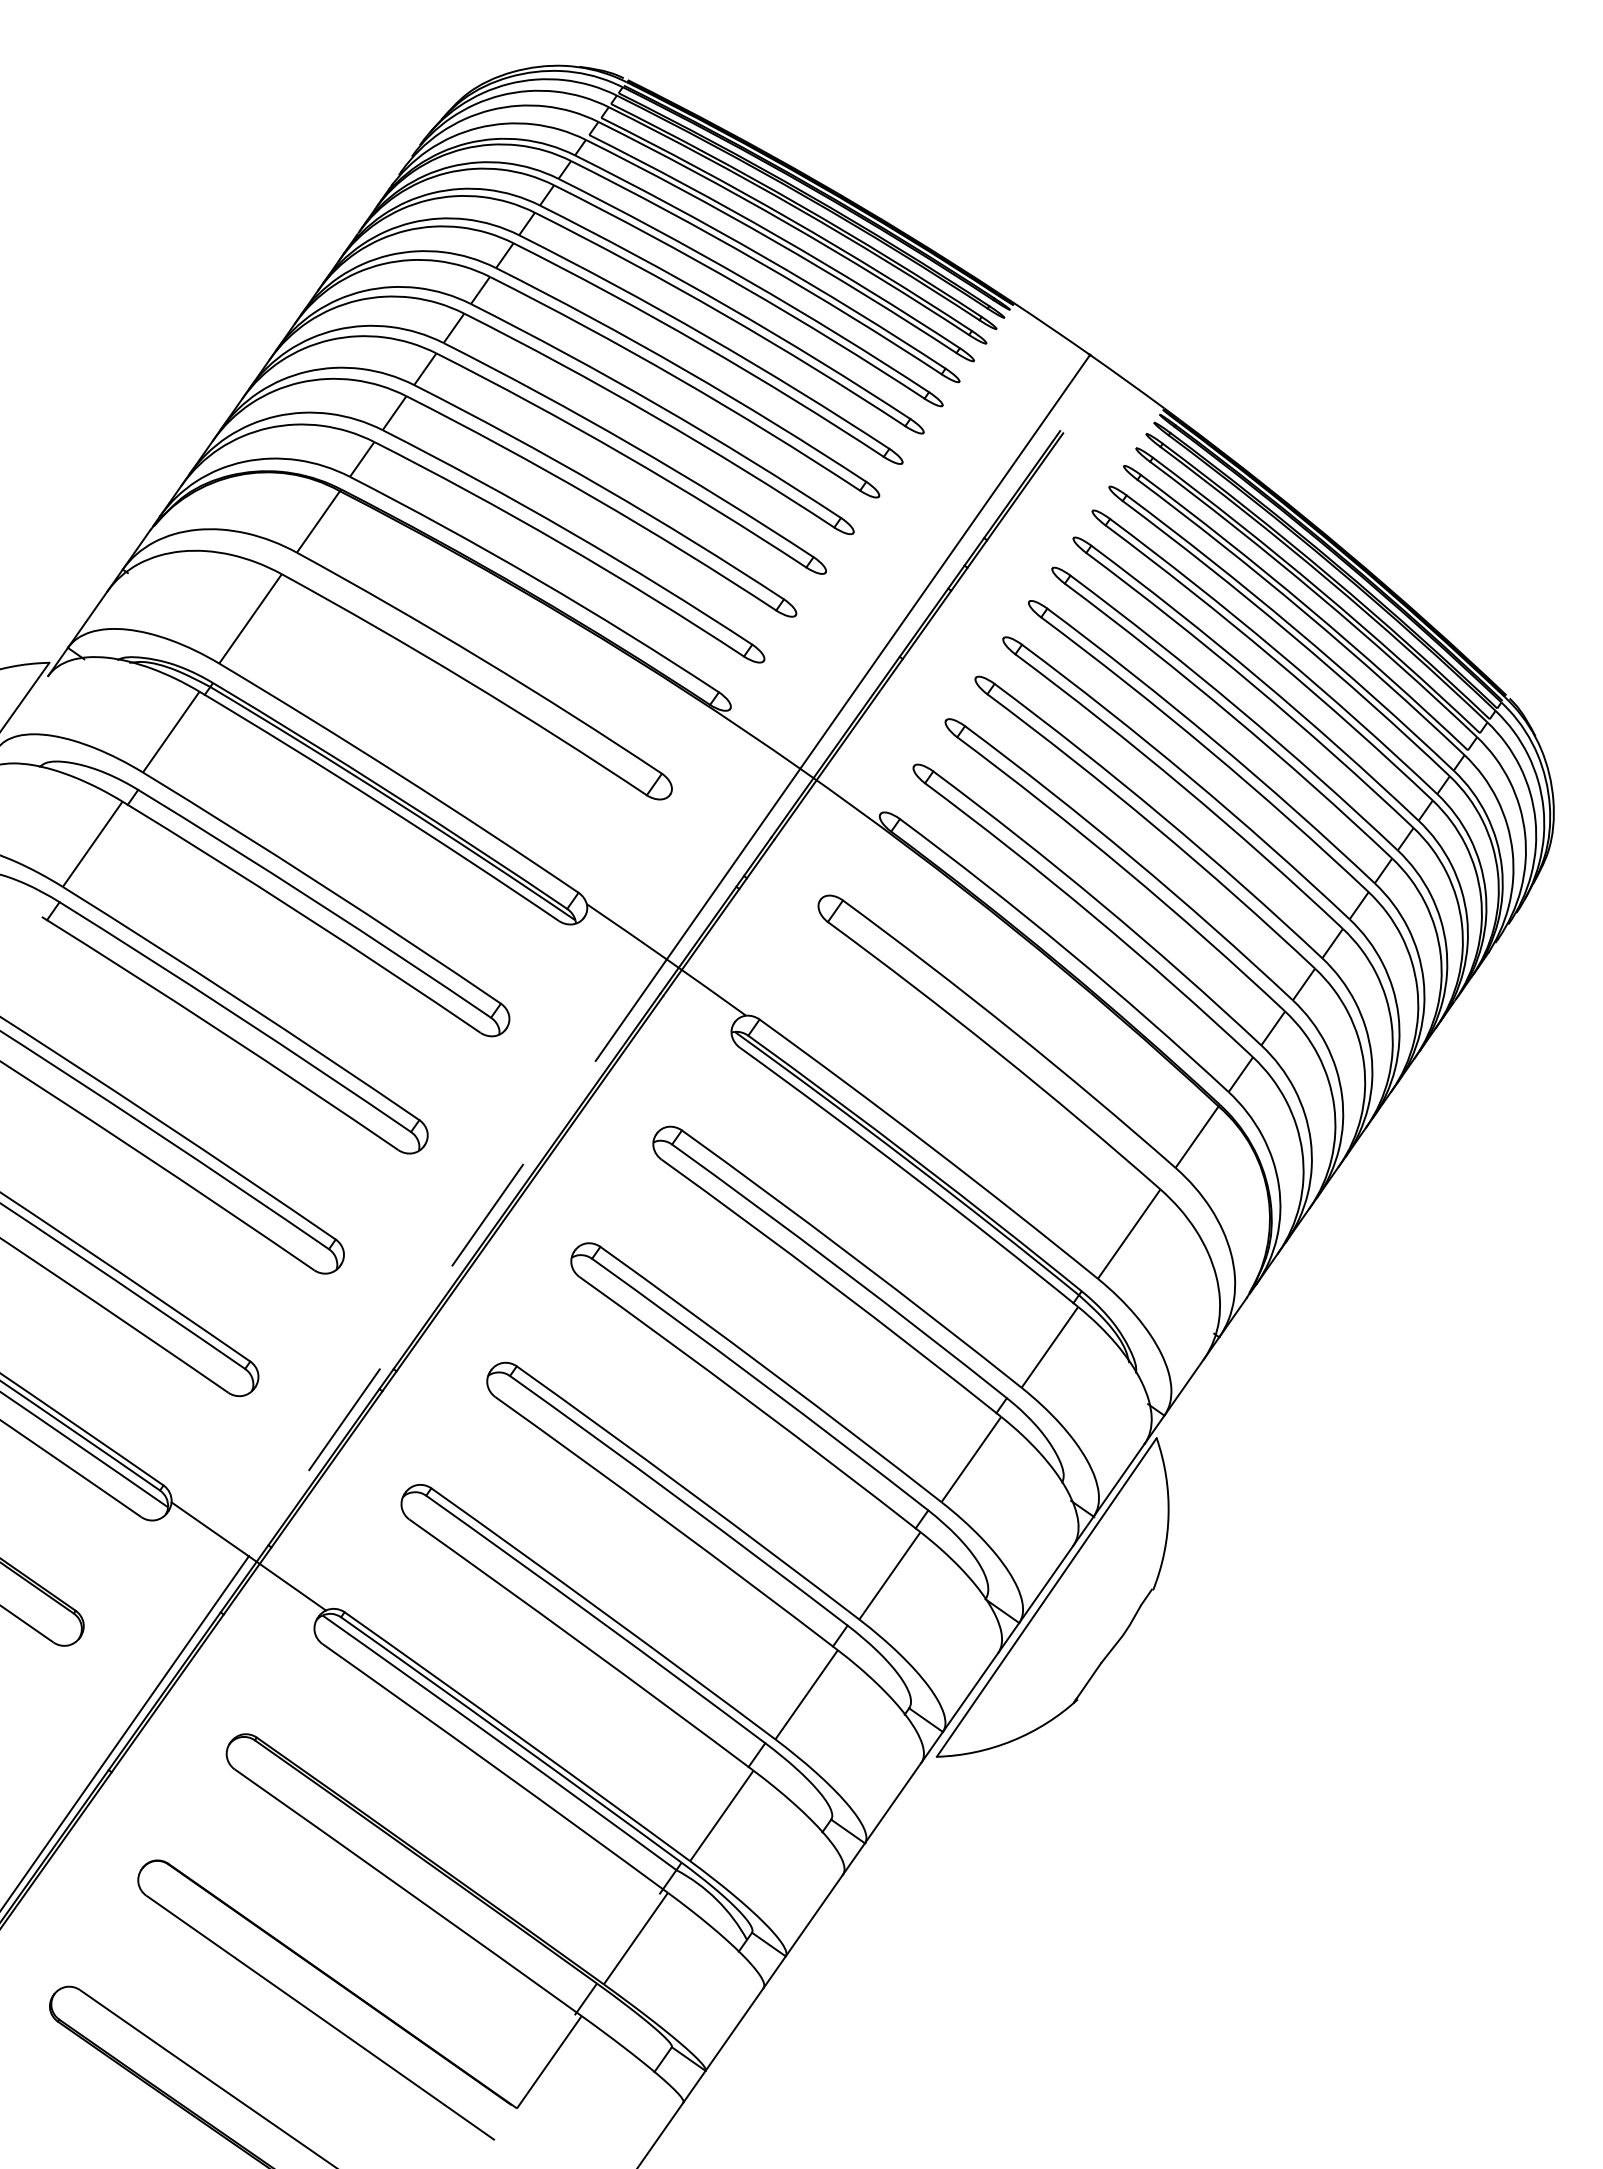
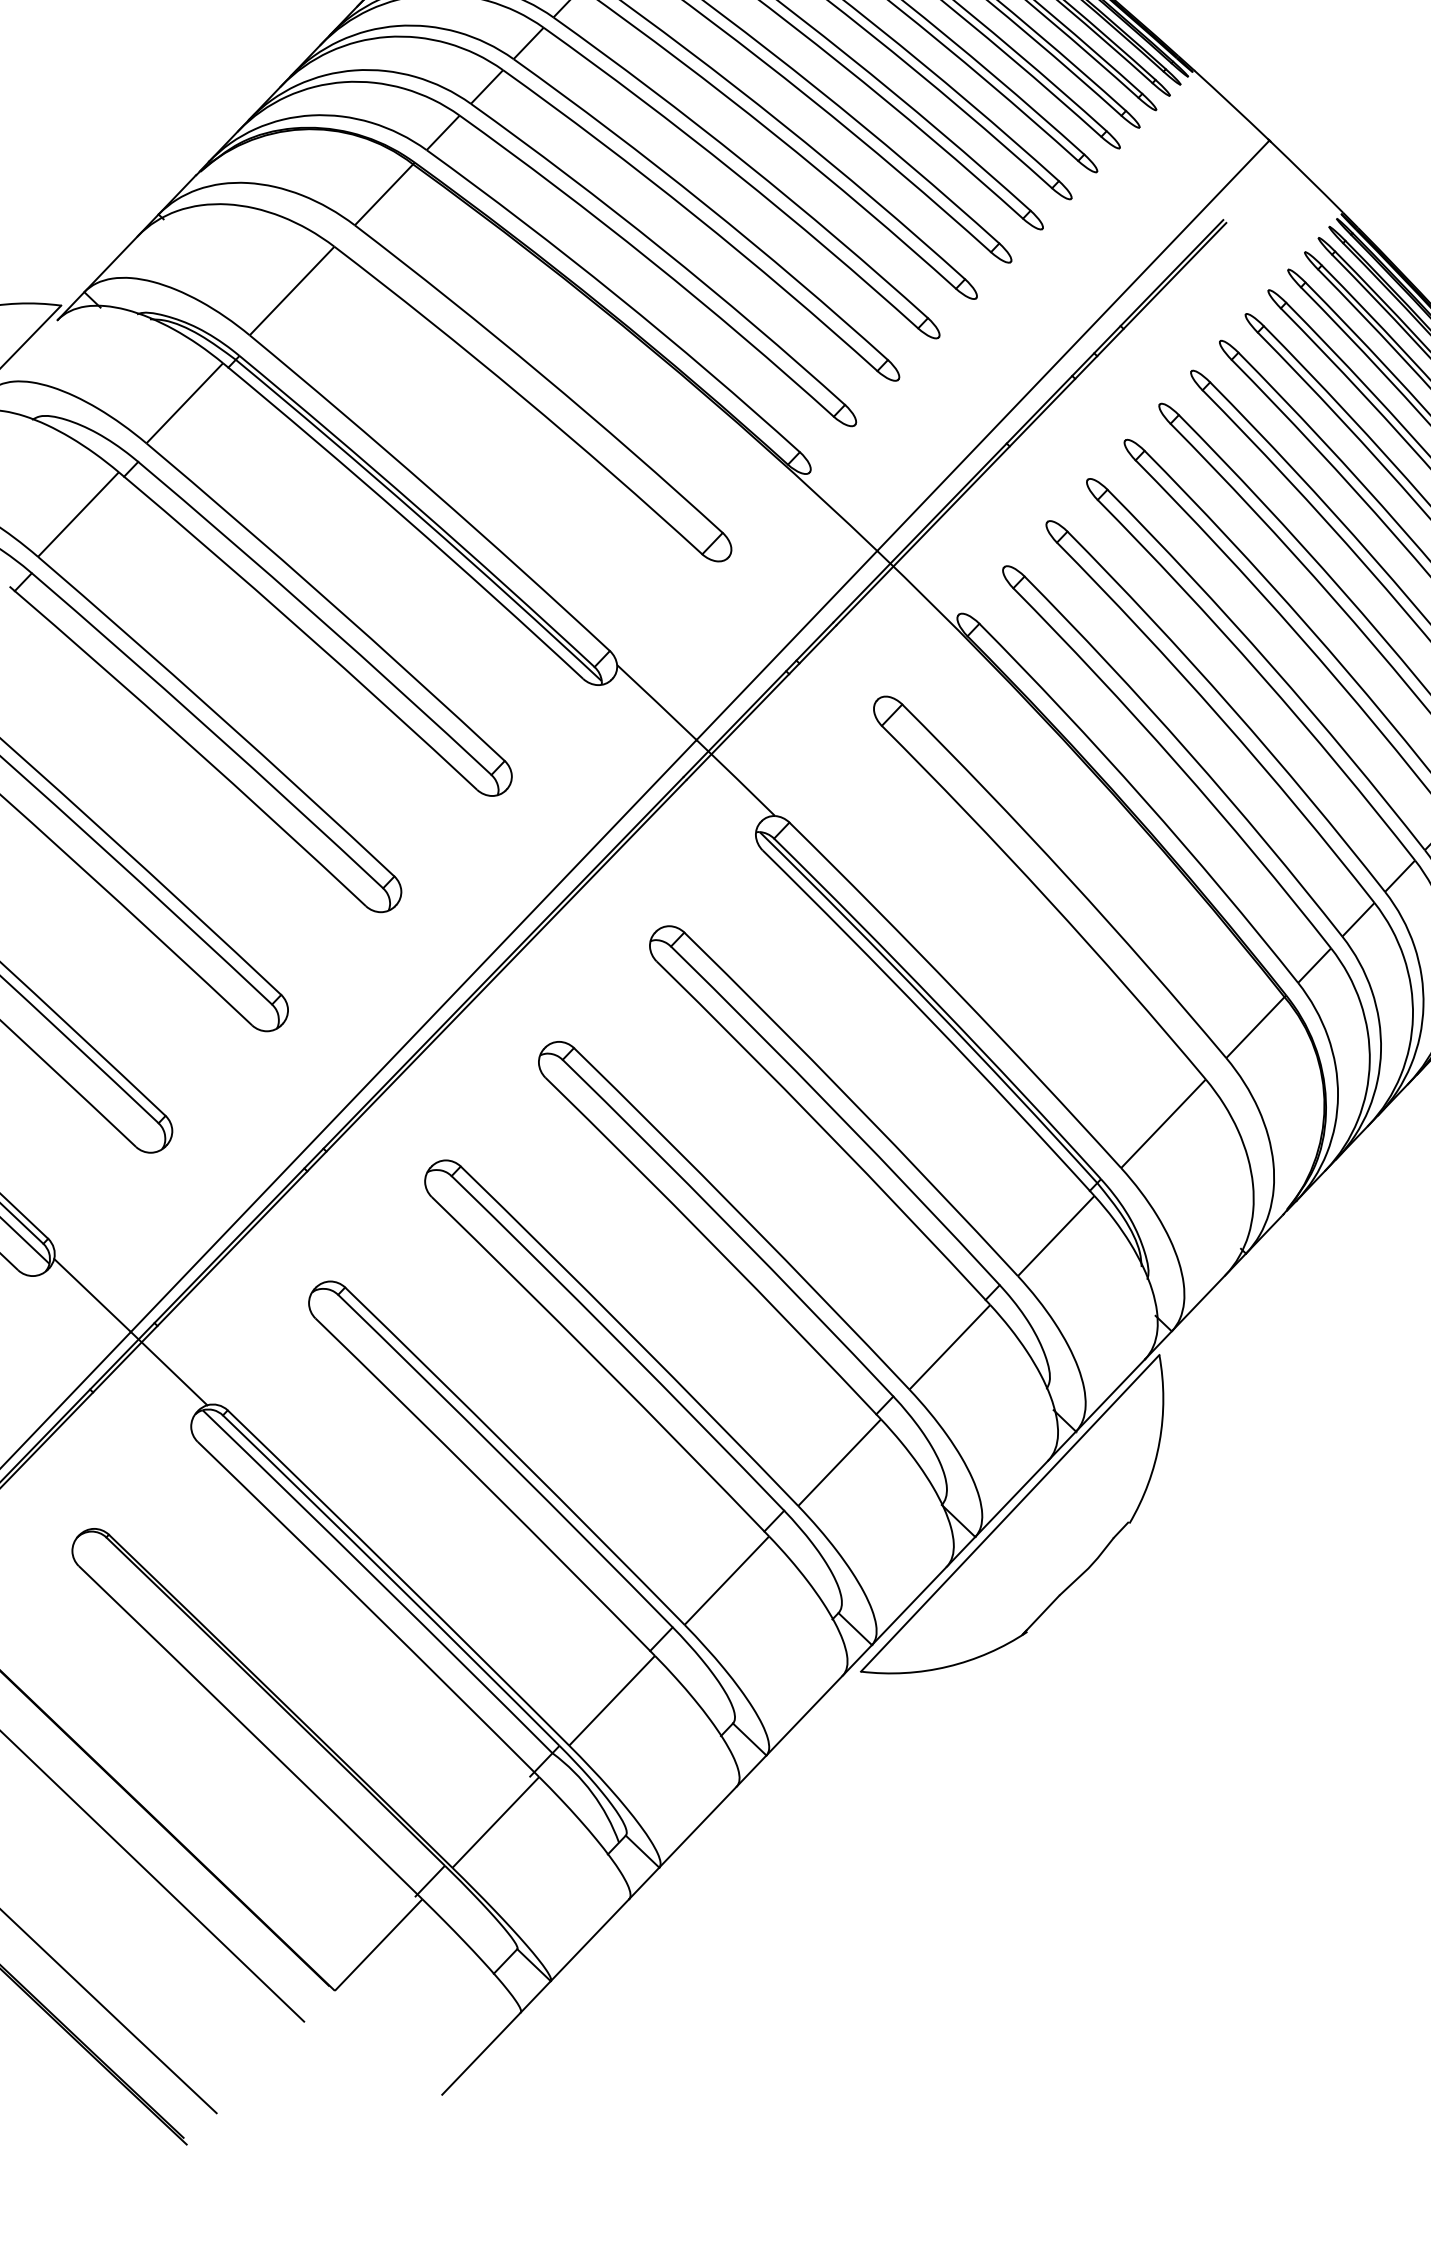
line: (457, 1258) -> (413, 1036), dashed -> solid

